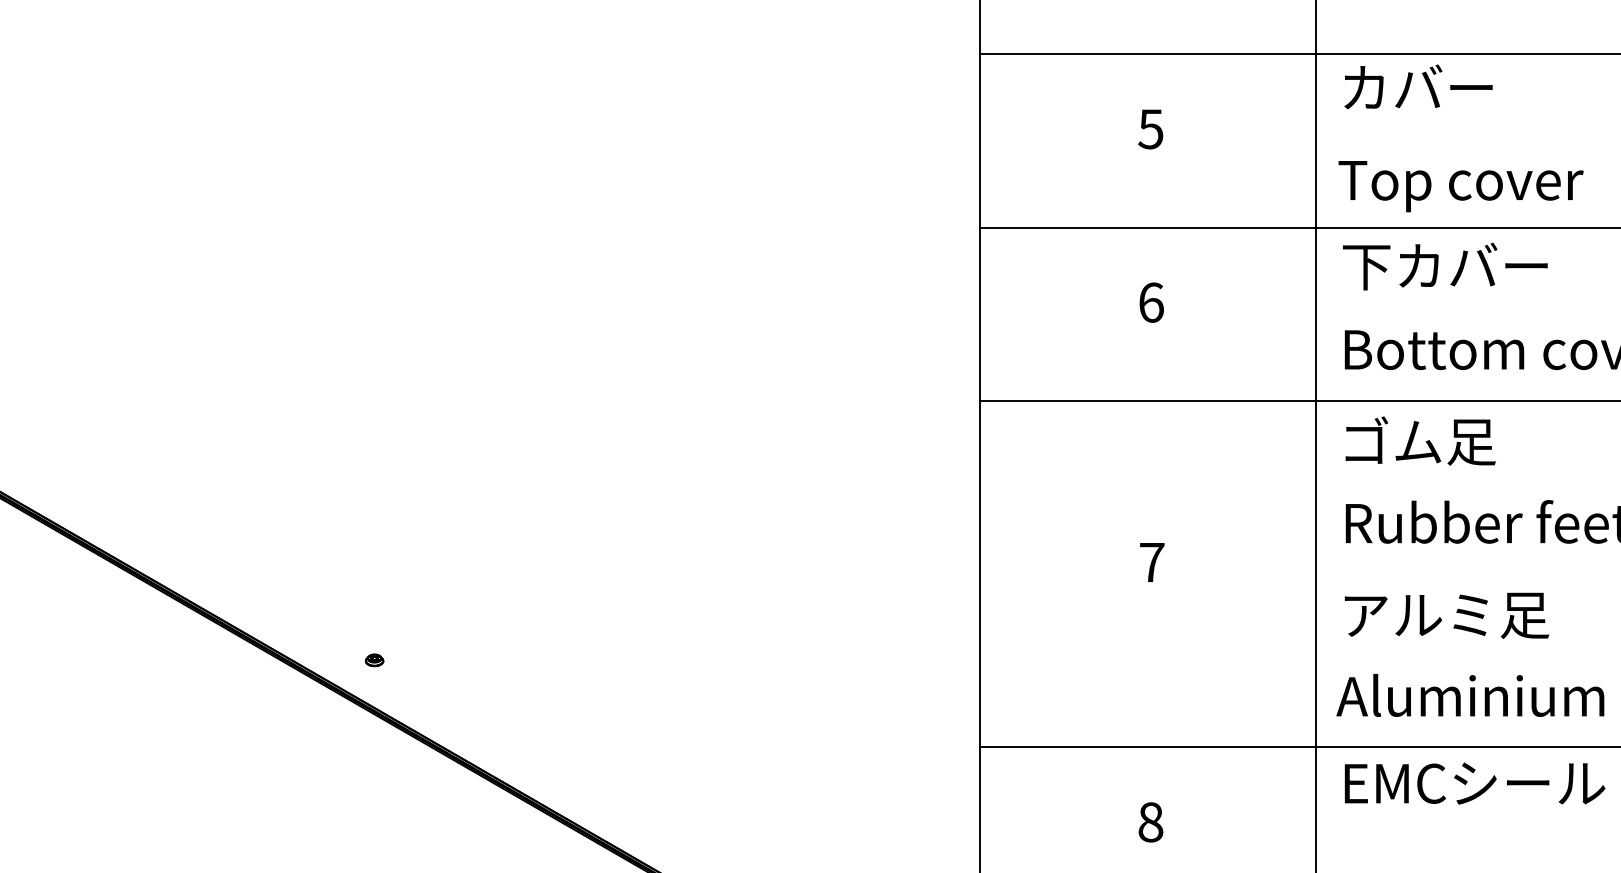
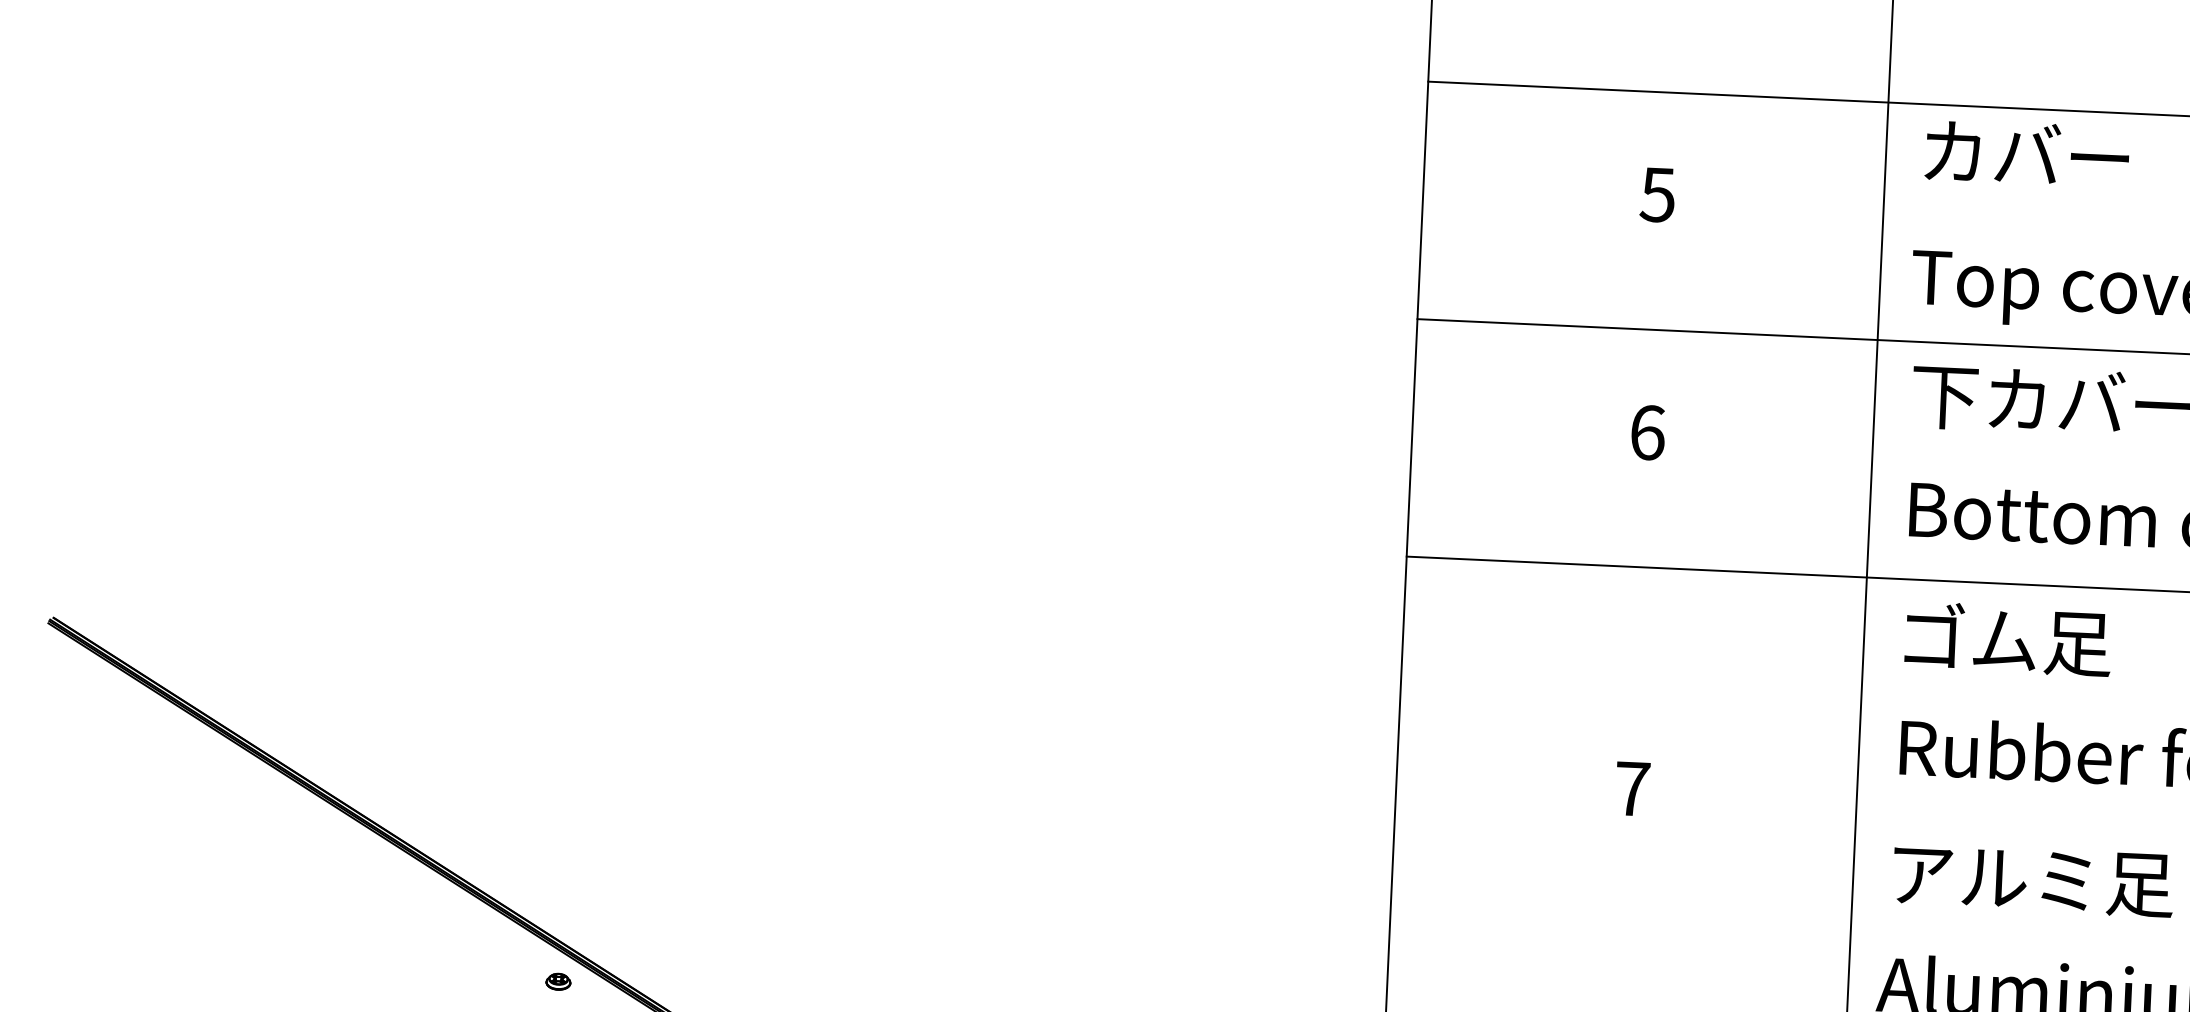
part: (374, 660) -> (558, 981), moved

